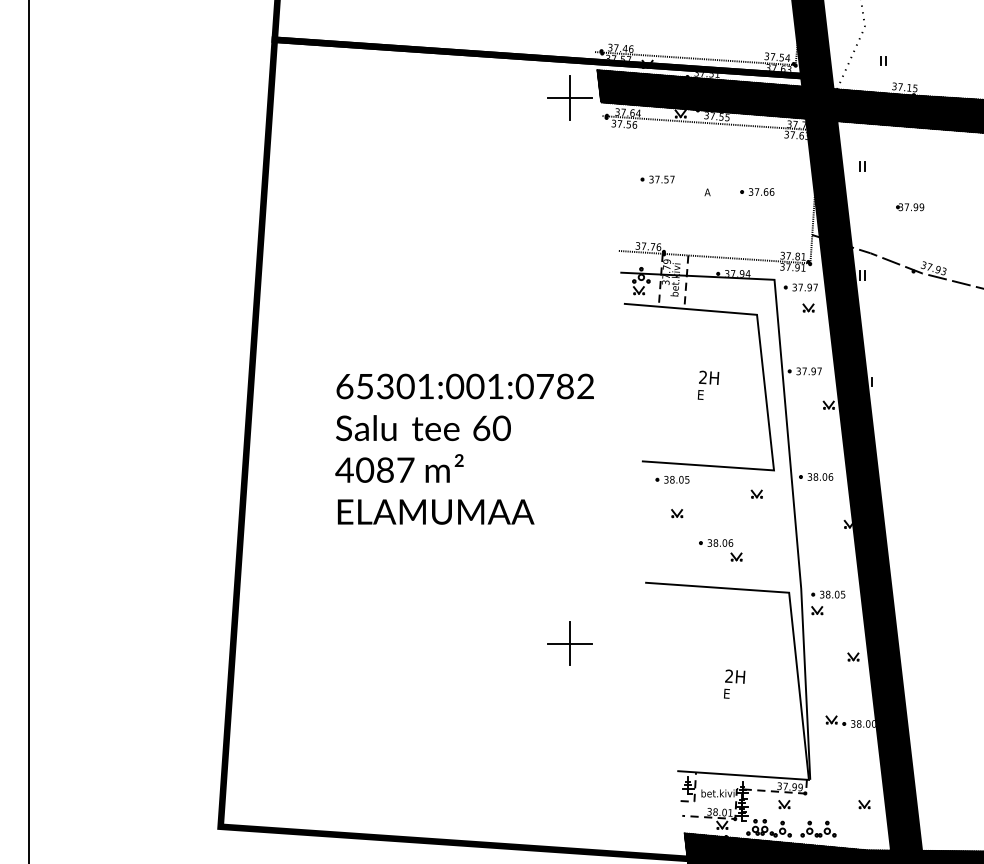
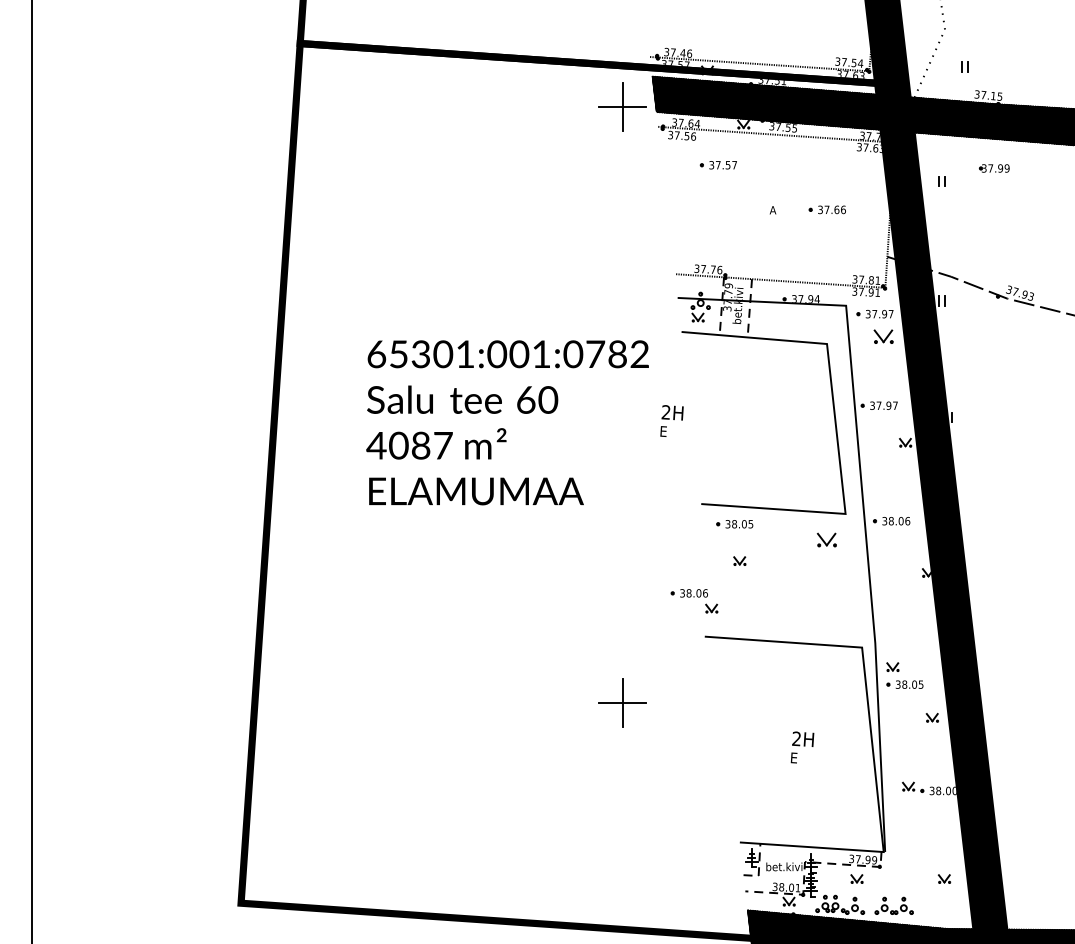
part: (656, 179) -> (717, 165), moved
part: (909, 207) -> (993, 168), moved
part: (807, 307) -> (882, 336), size x1.6
text: (708, 384) -> (671, 420), moved
text: (464, 448) -> (507, 422), moved
part: (756, 493) -> (826, 539), size x1.6
part: (720, 550) -> (694, 601), moved
part: (827, 594) -> (904, 684), moved

